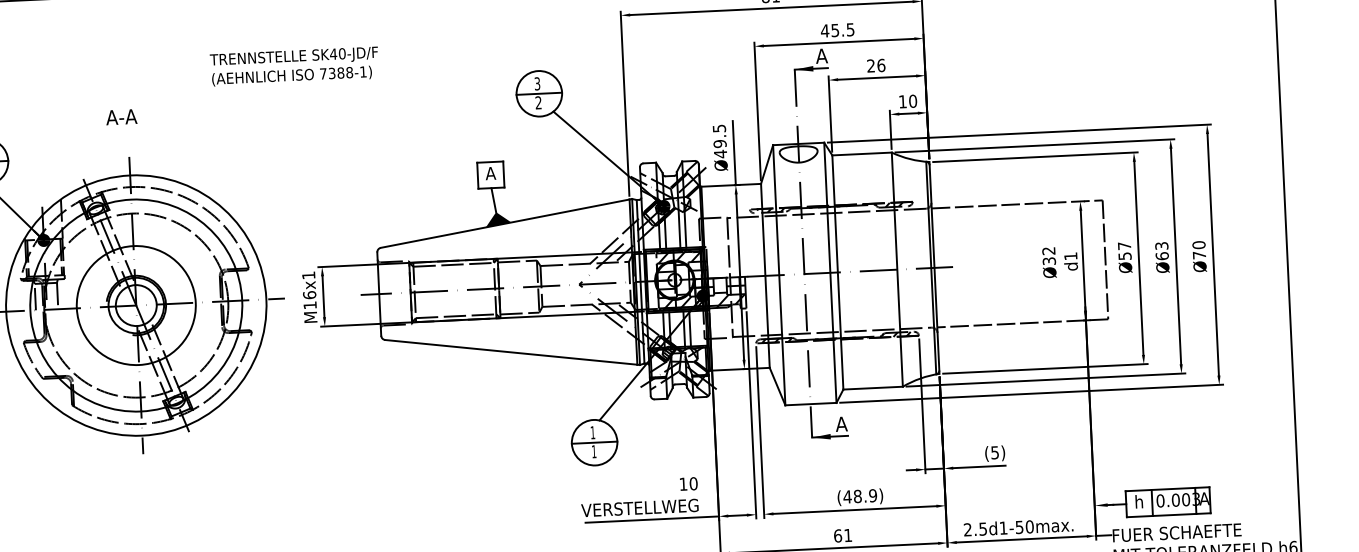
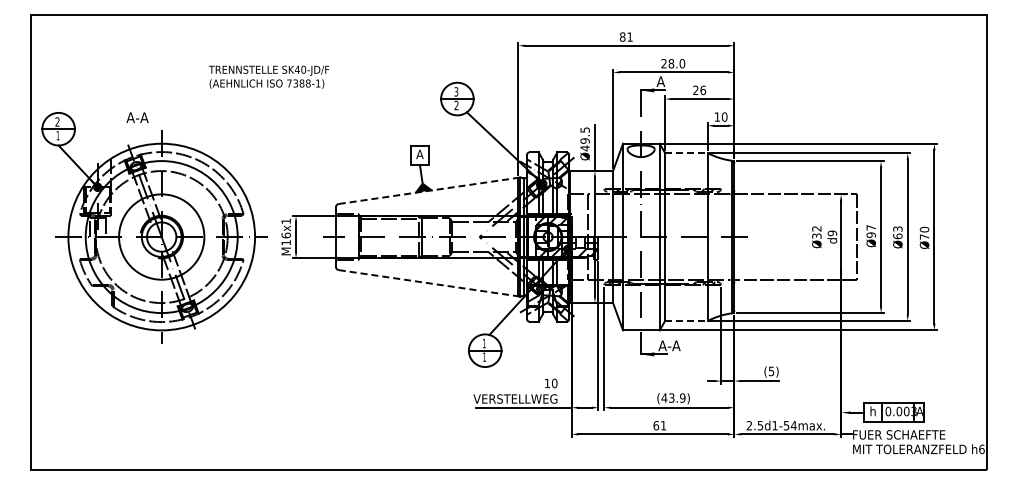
text: (838, 30) -> (673, 63), 45.5 -> 28.0
text: (293, 65) -> (268, 76), moved
text: (121, 116) -> (137, 117), moved
line: (862, 154) -> (686, 153), solid -> dashed
line: (505, 223) -> (428, 190), solid -> dashed
text: (1123, 255) -> (870, 234), Ø57 -> Ø97
text: (1070, 256) -> (832, 233), d1 -> d9
line: (511, 352) -> (428, 283), solid -> dashed
line: (873, 388) -> (686, 321), solid -> dashed
text: (856, 423) -> (673, 345), A -> A-A
text: (857, 495) -> (671, 397), (48.9) -> (43.9)
text: (1029, 526) -> (793, 425), 2.5d1-50max. -> 2.5d1-54max.

